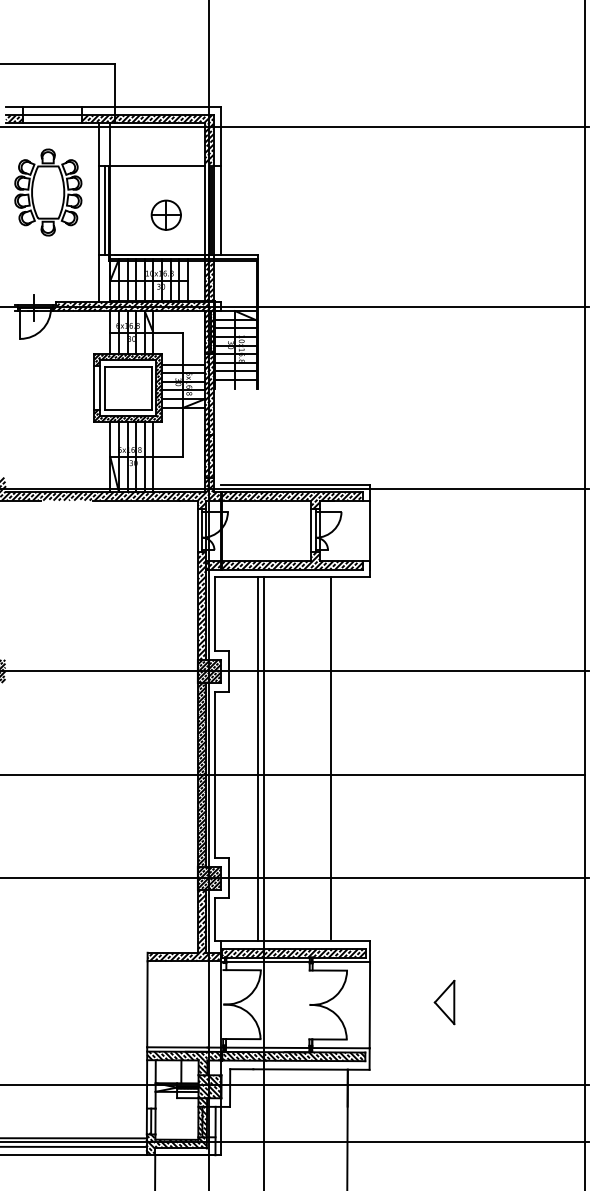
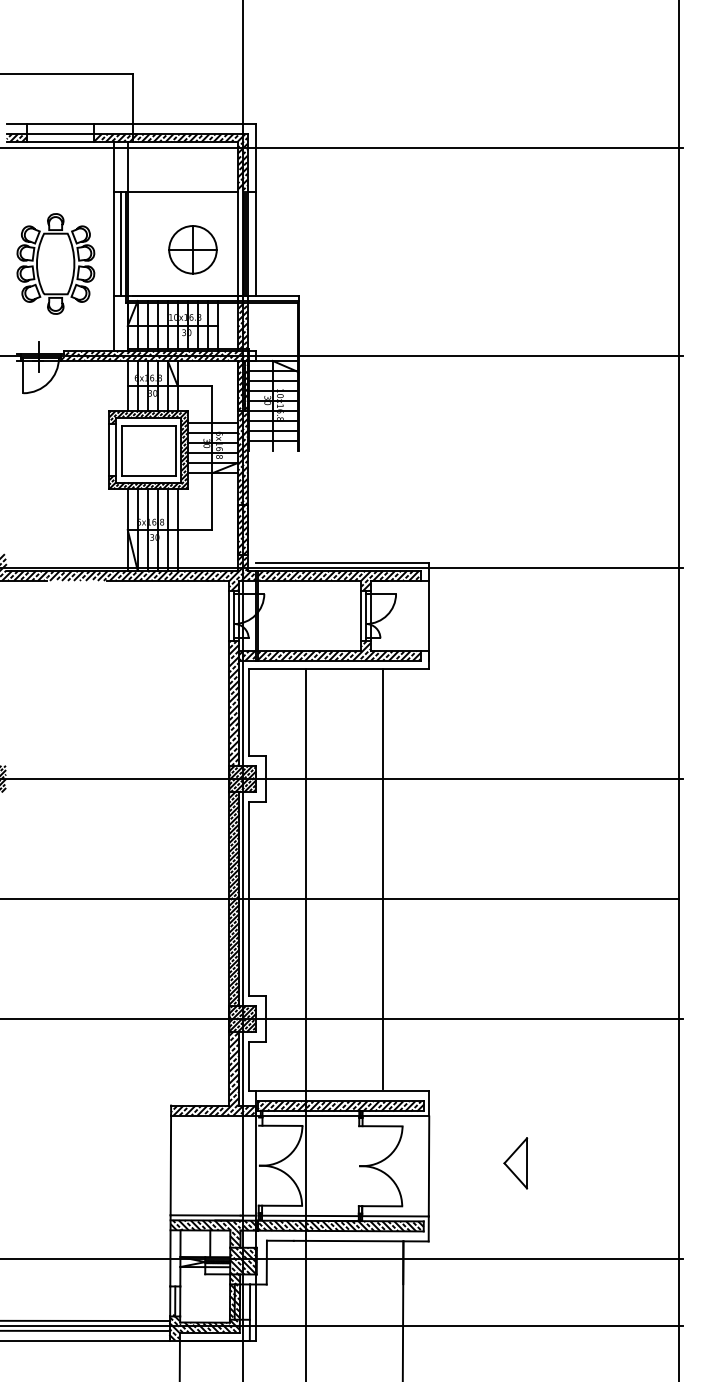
part: (48, 192) -> (56, 263), moved
part: (165, 214) -> (191, 248), size x1.4
line: (258, 758) -> (299, 880), removed

